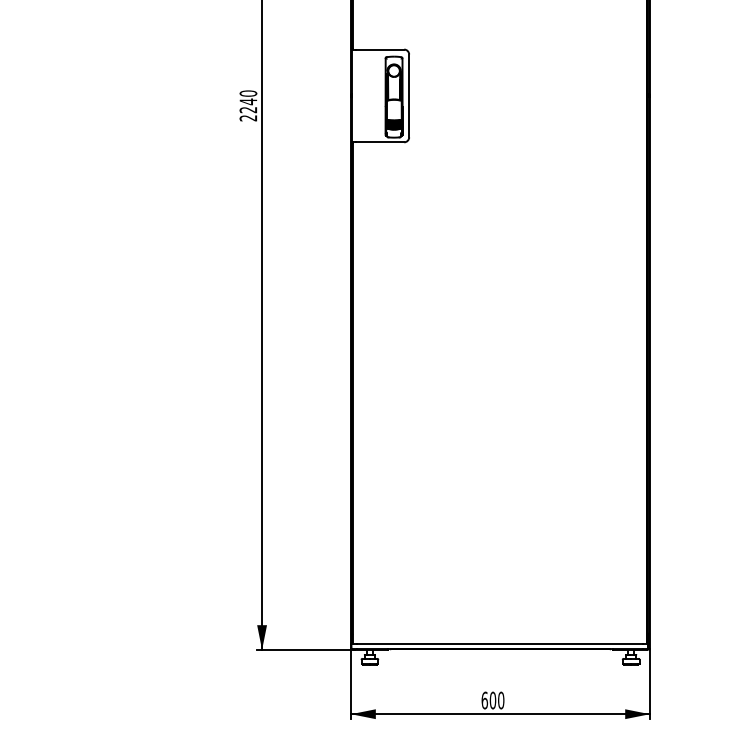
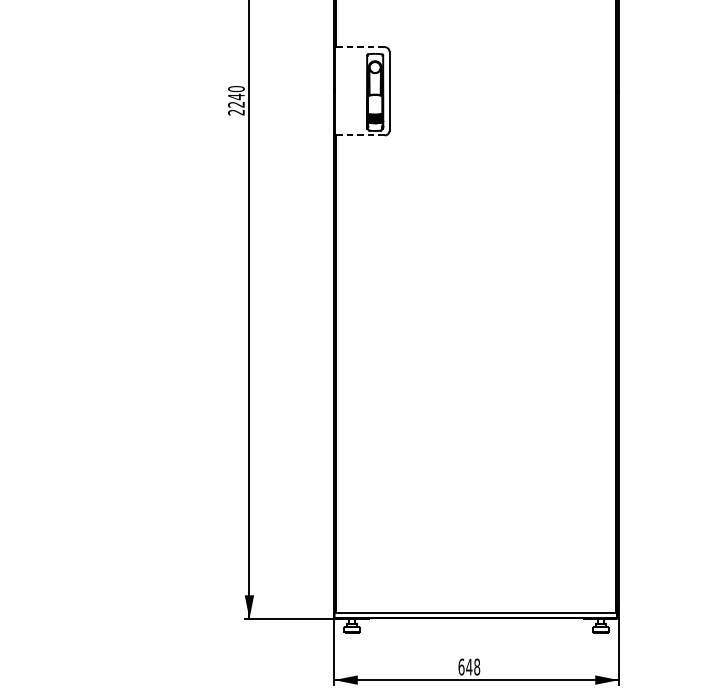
line: (380, 49) -> (362, 47), solid -> dashed
line: (380, 142) -> (362, 135), solid -> dashed
text: (496, 700) -> (472, 667), 600 -> 648

